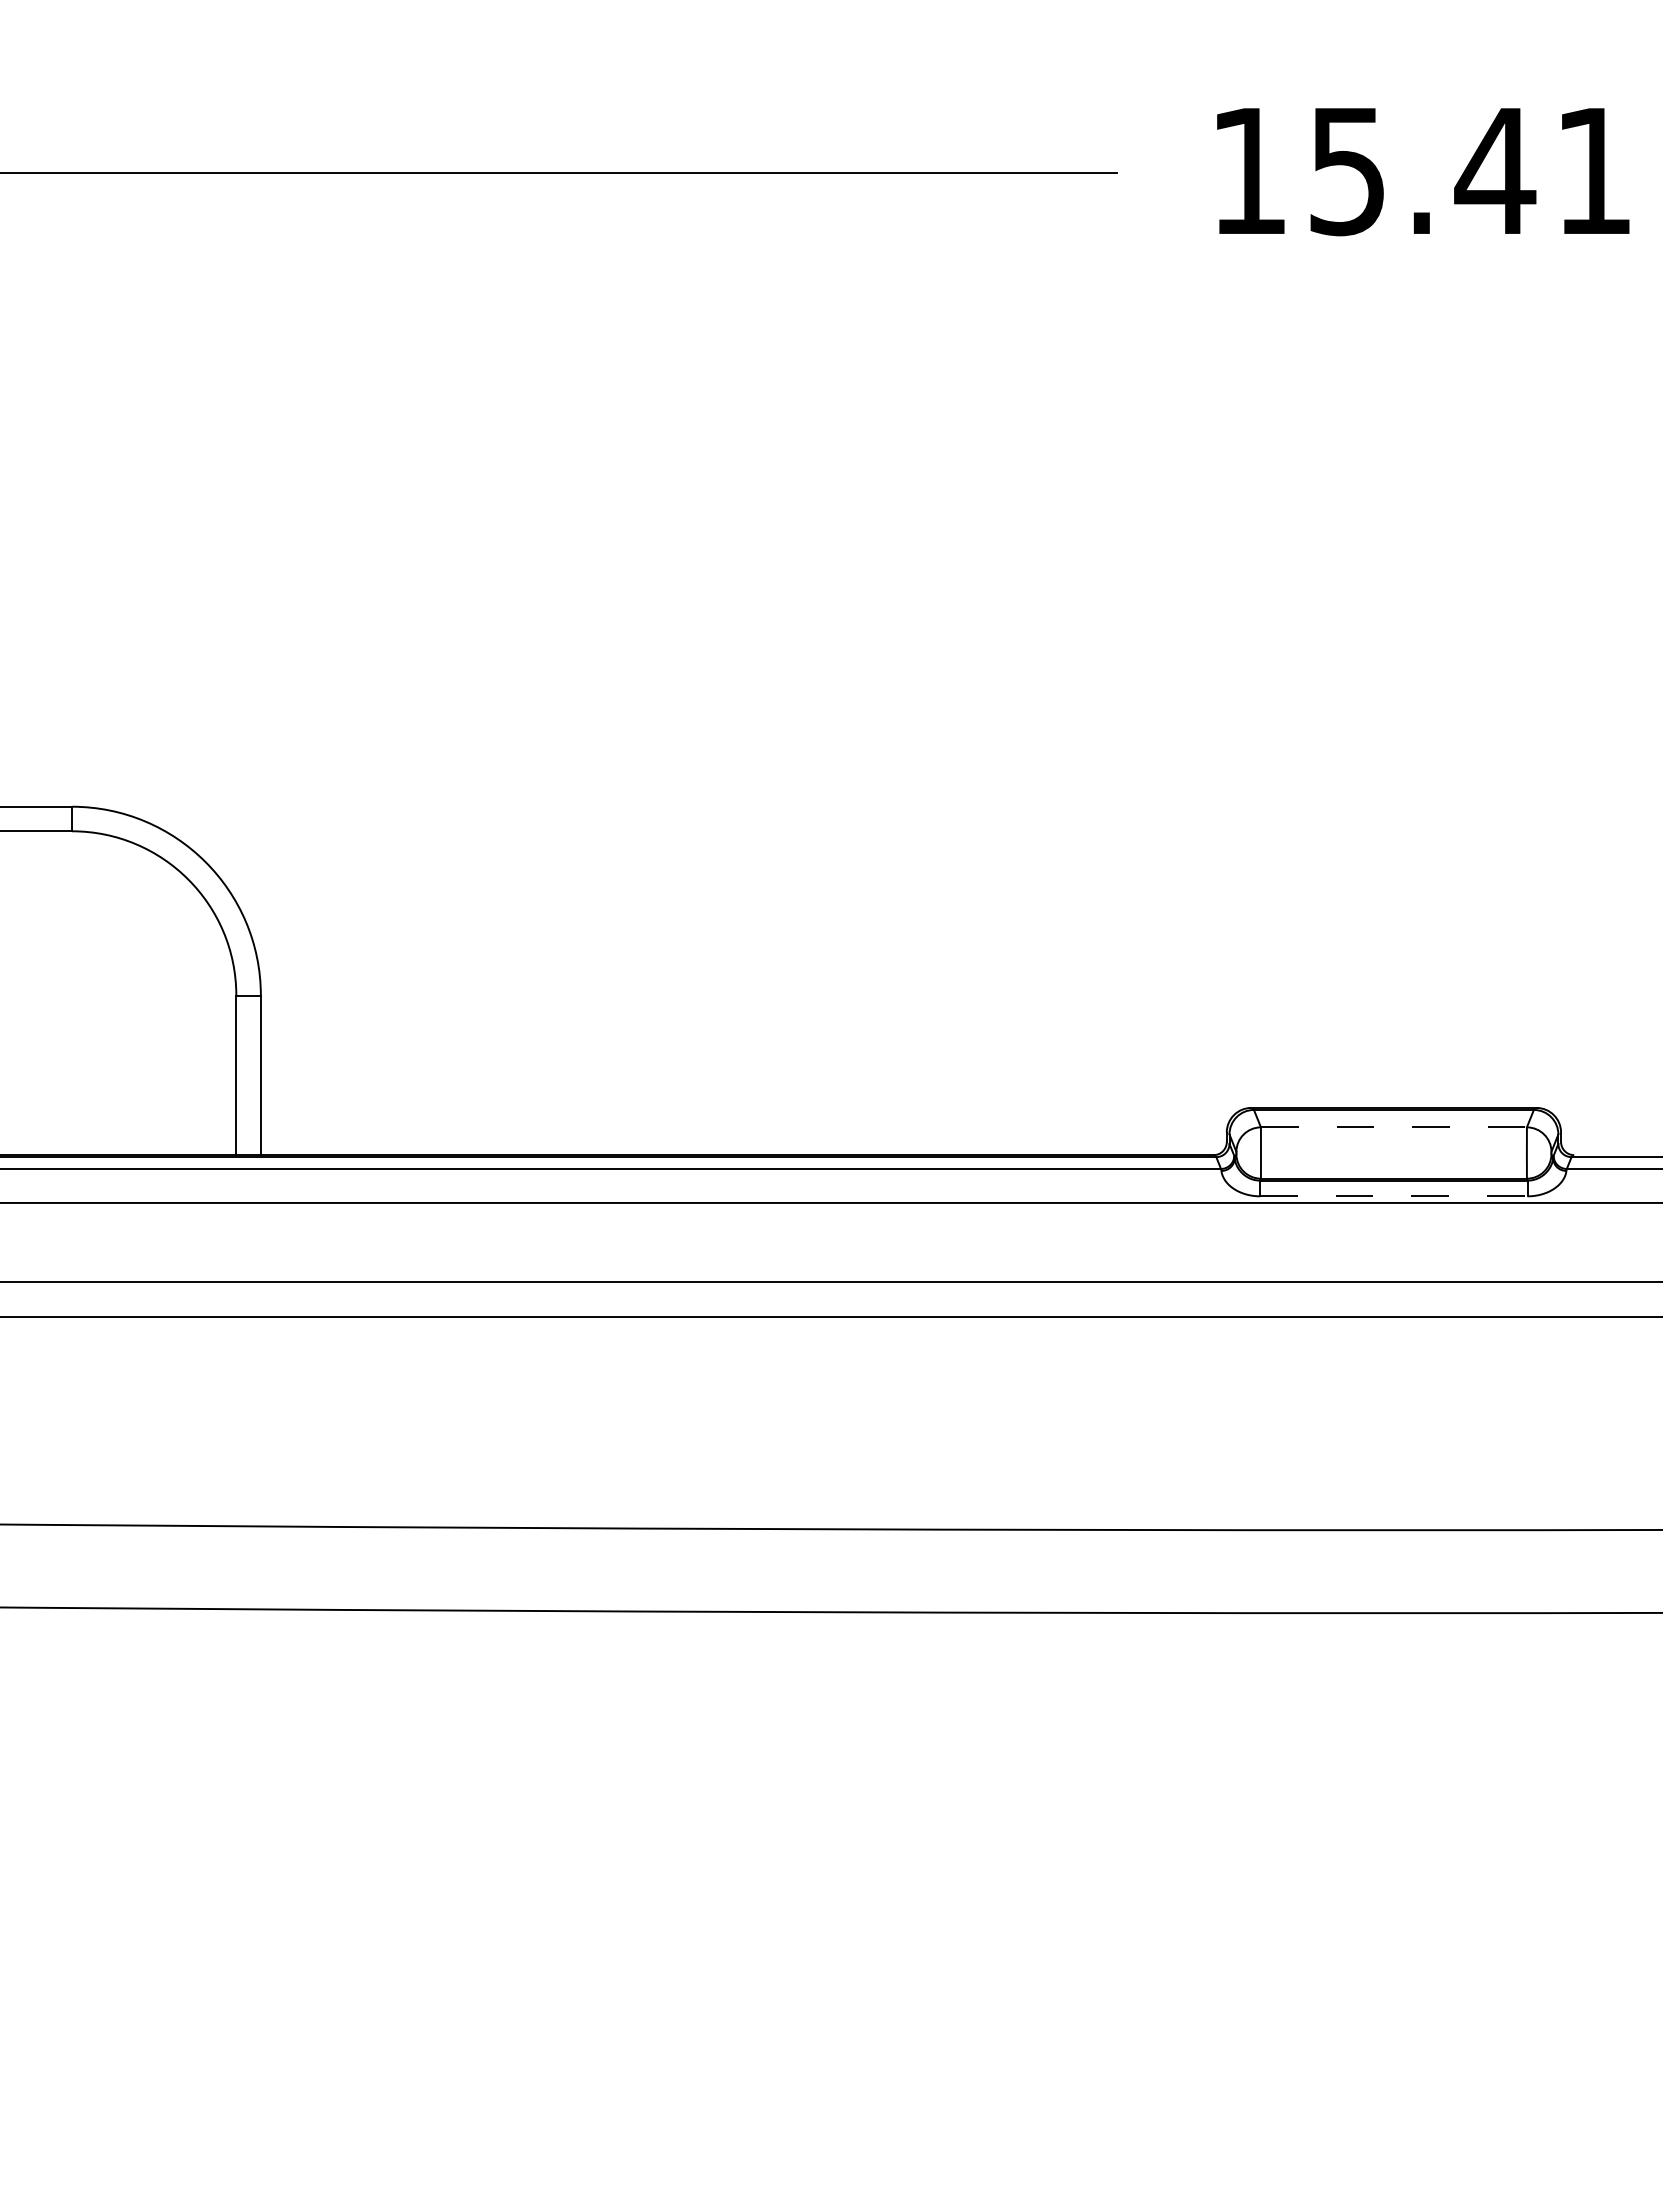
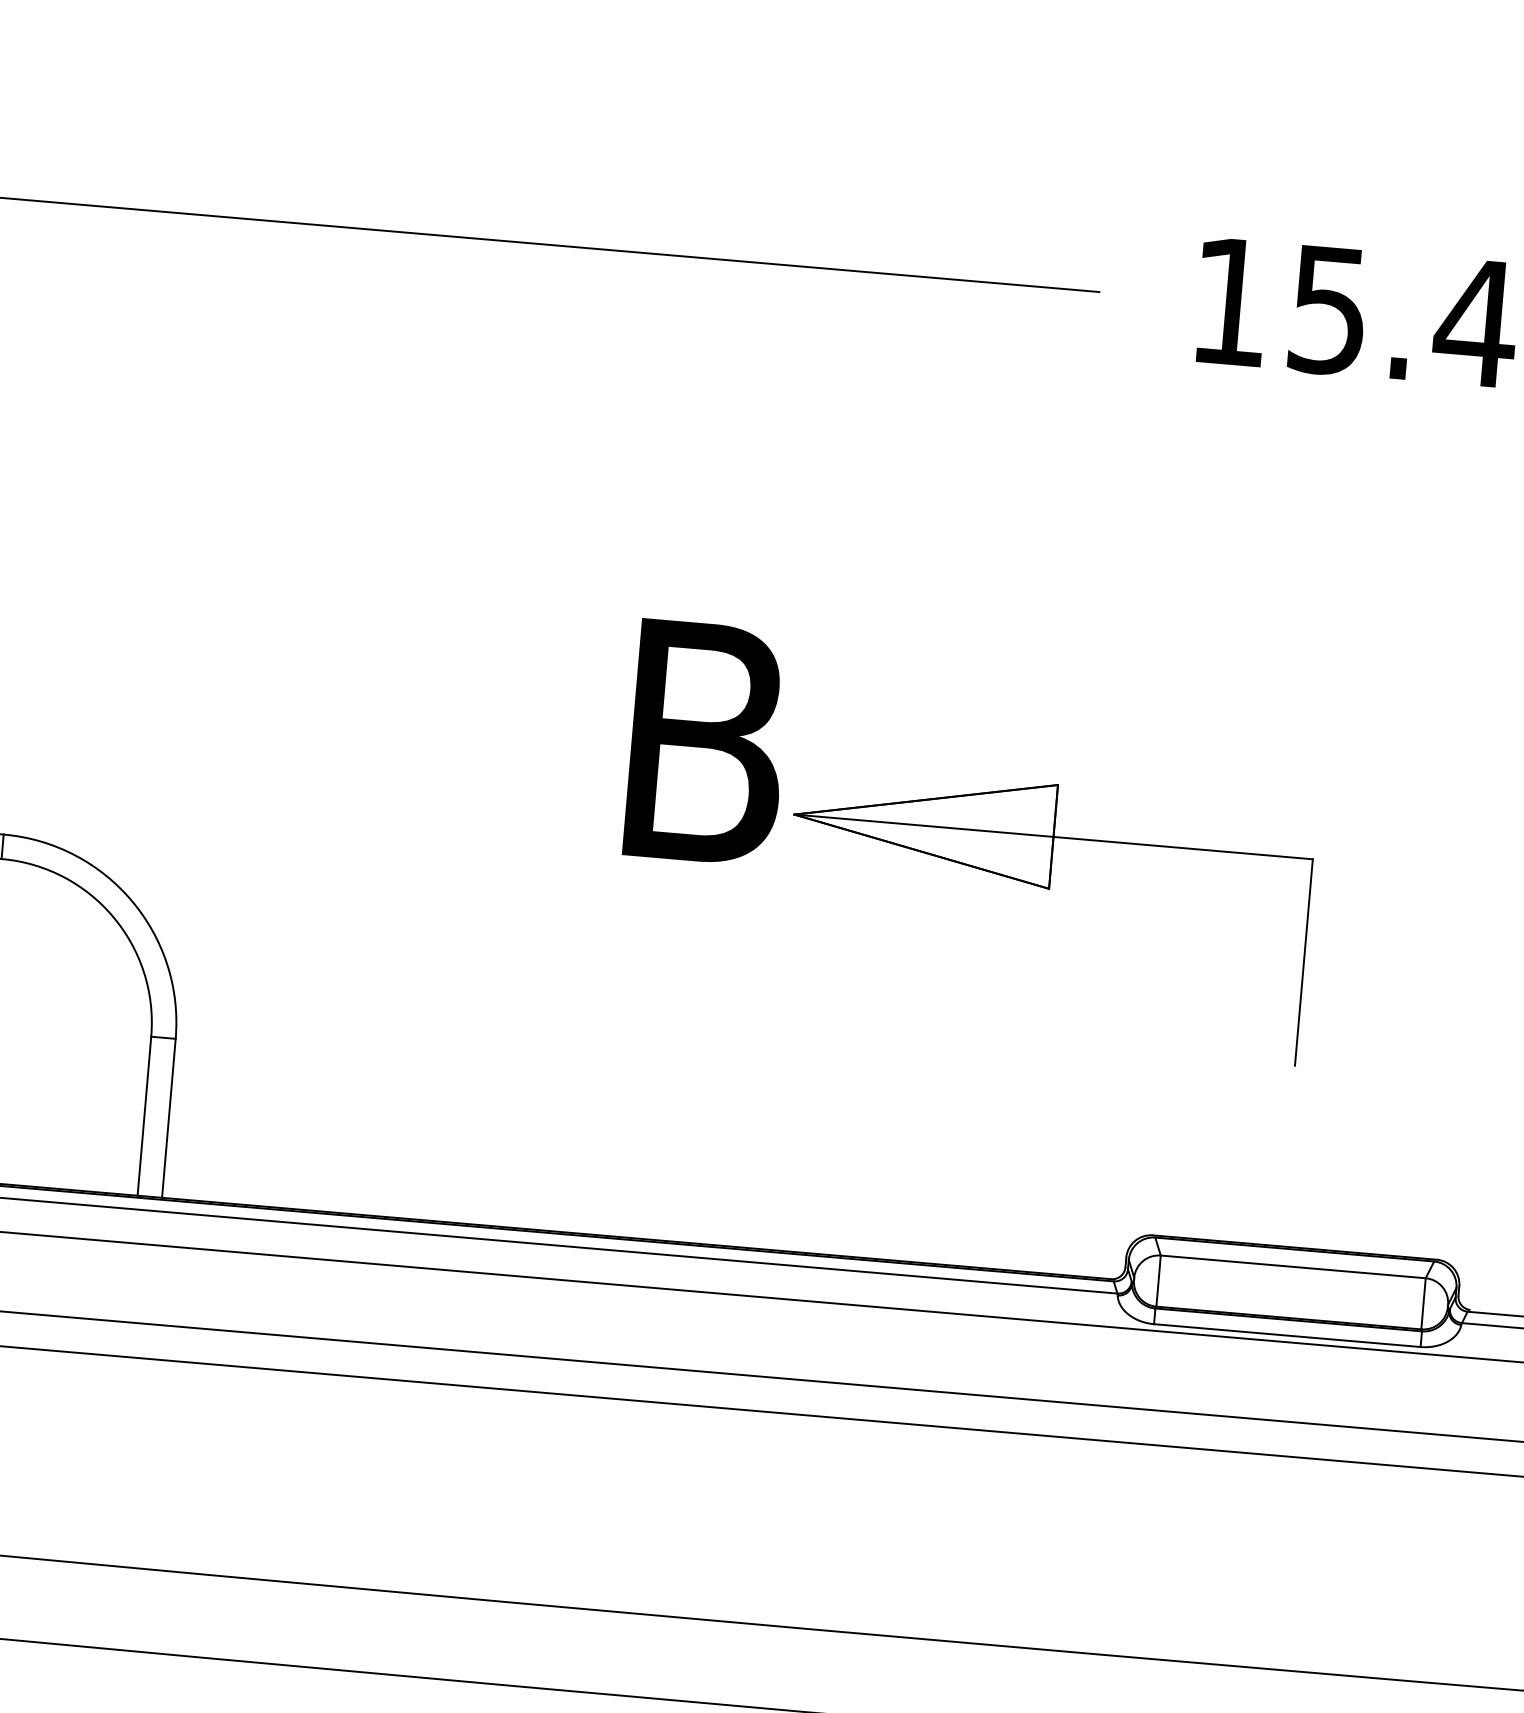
part: (1034, 731) -> (968, 841), added
line: (1393, 1127) -> (1292, 1266), dashed -> solid
line: (1393, 1196) -> (1286, 1335), dashed -> solid

